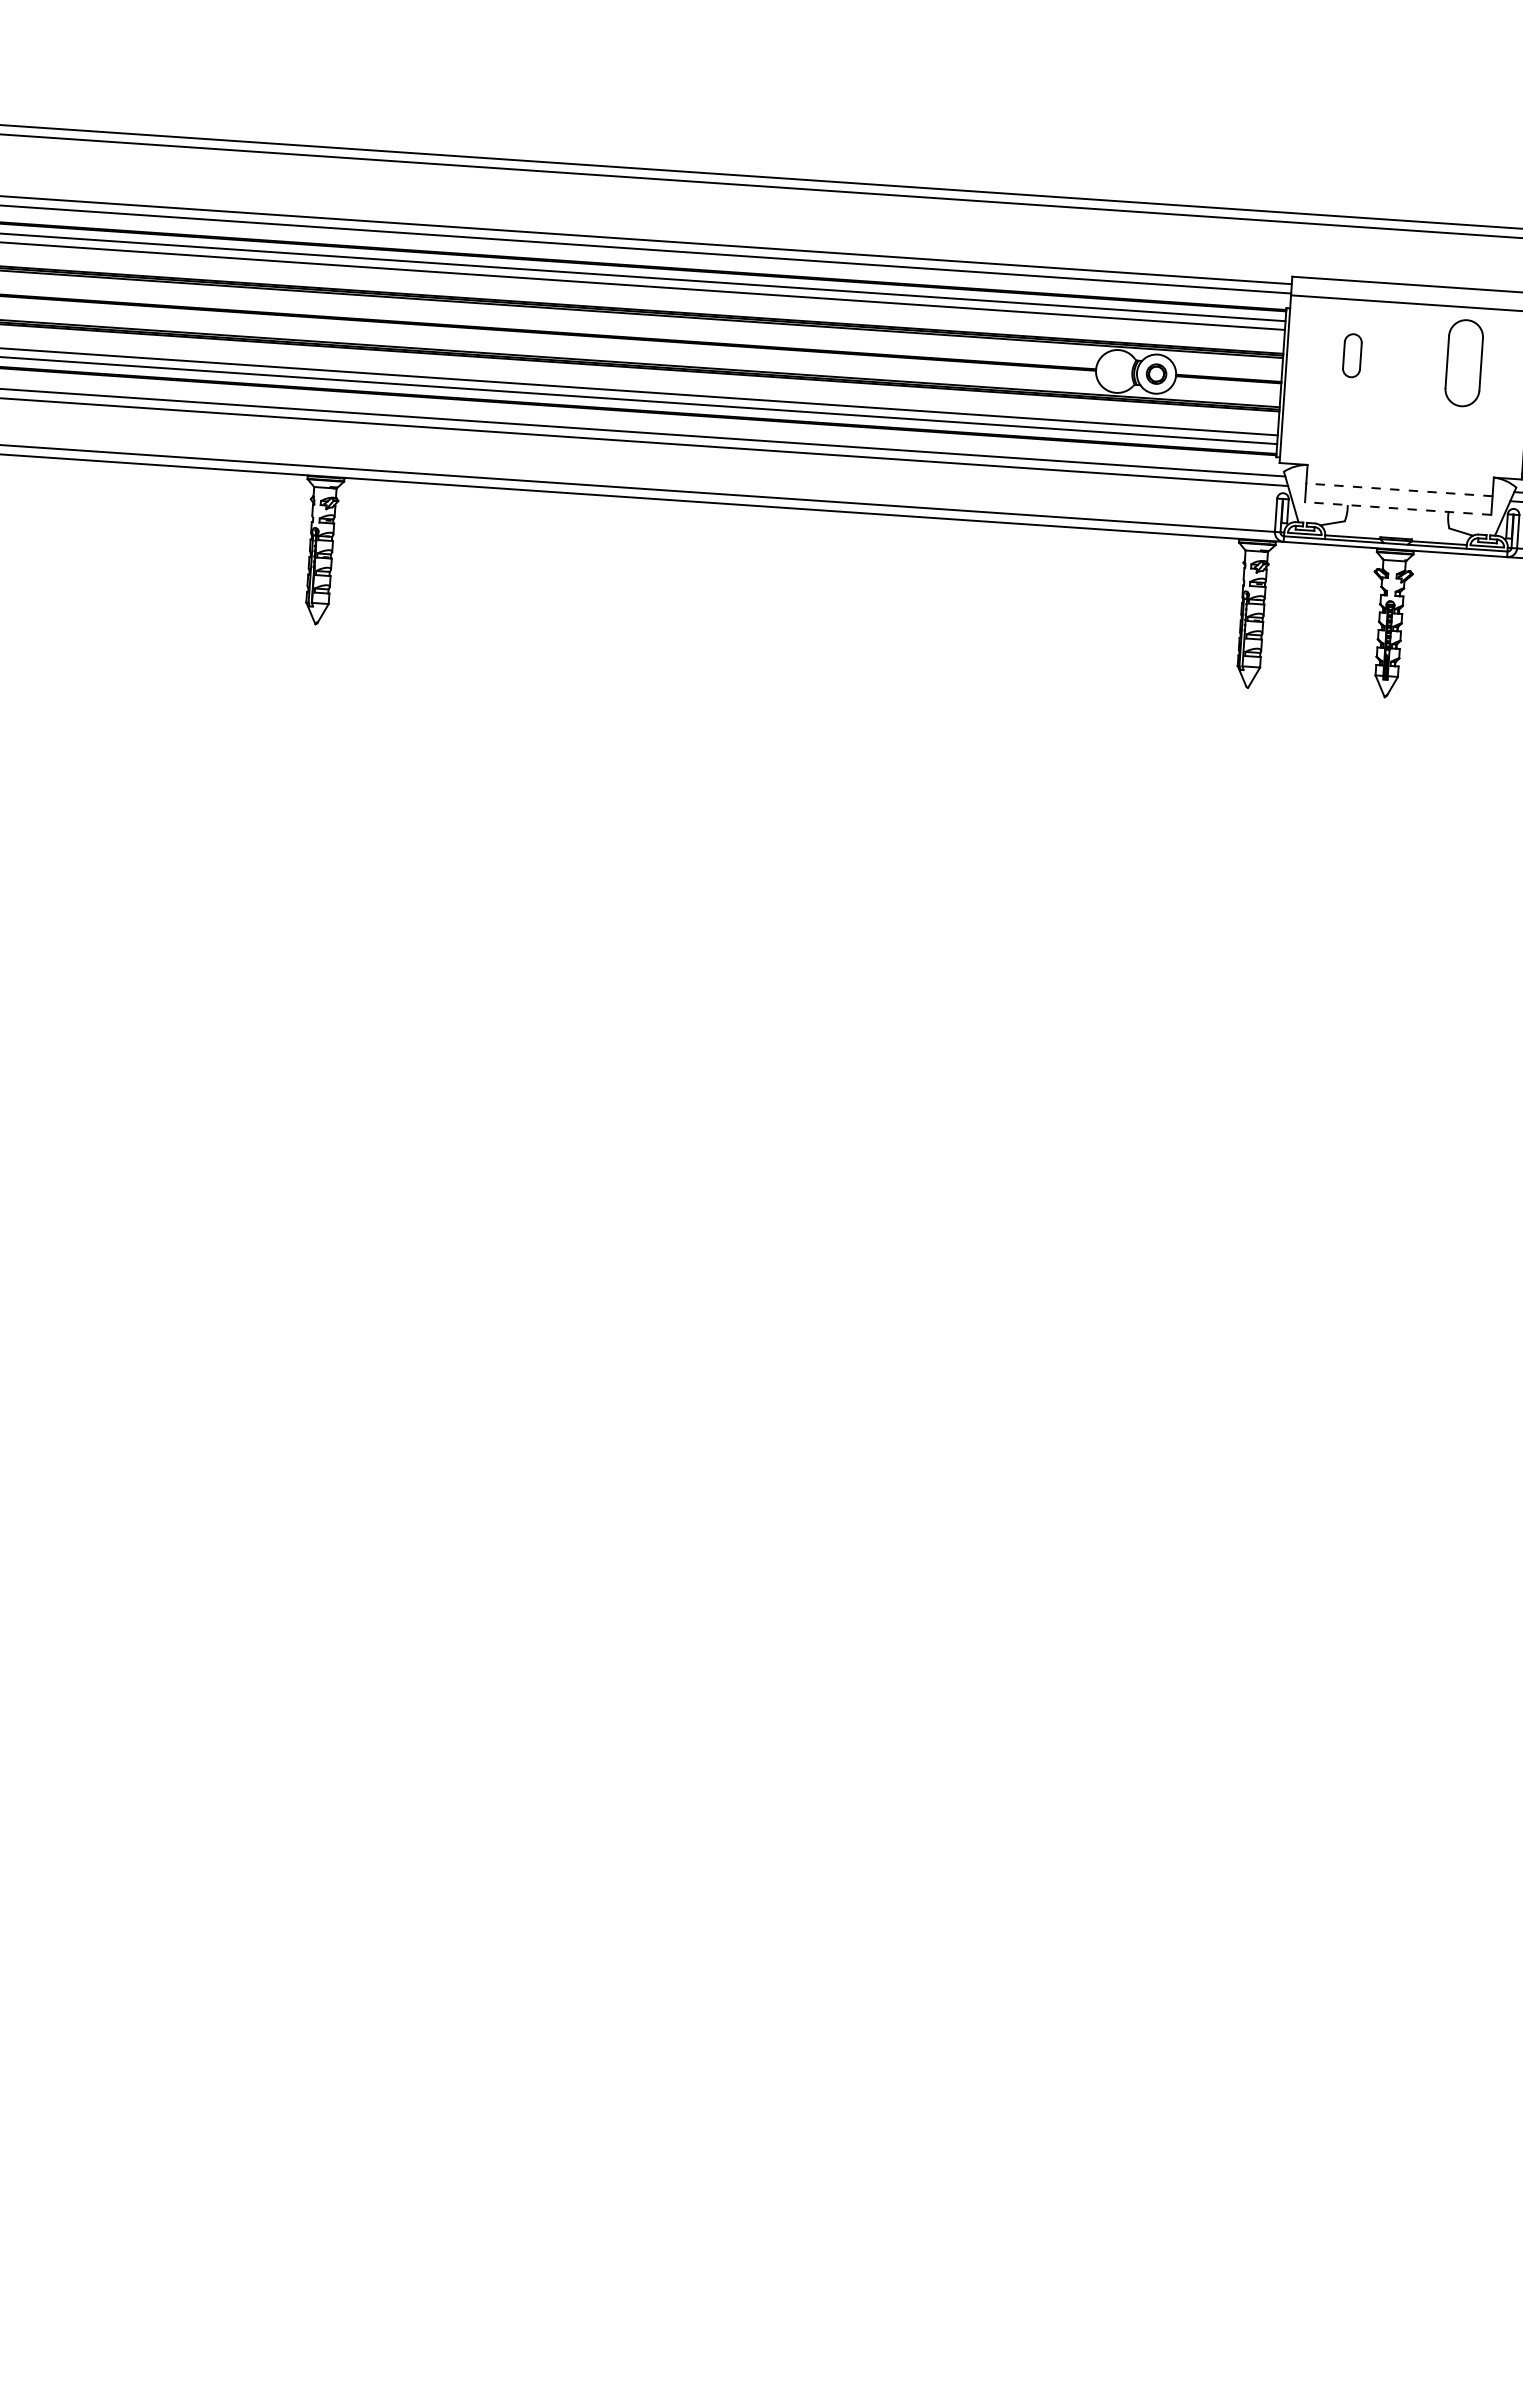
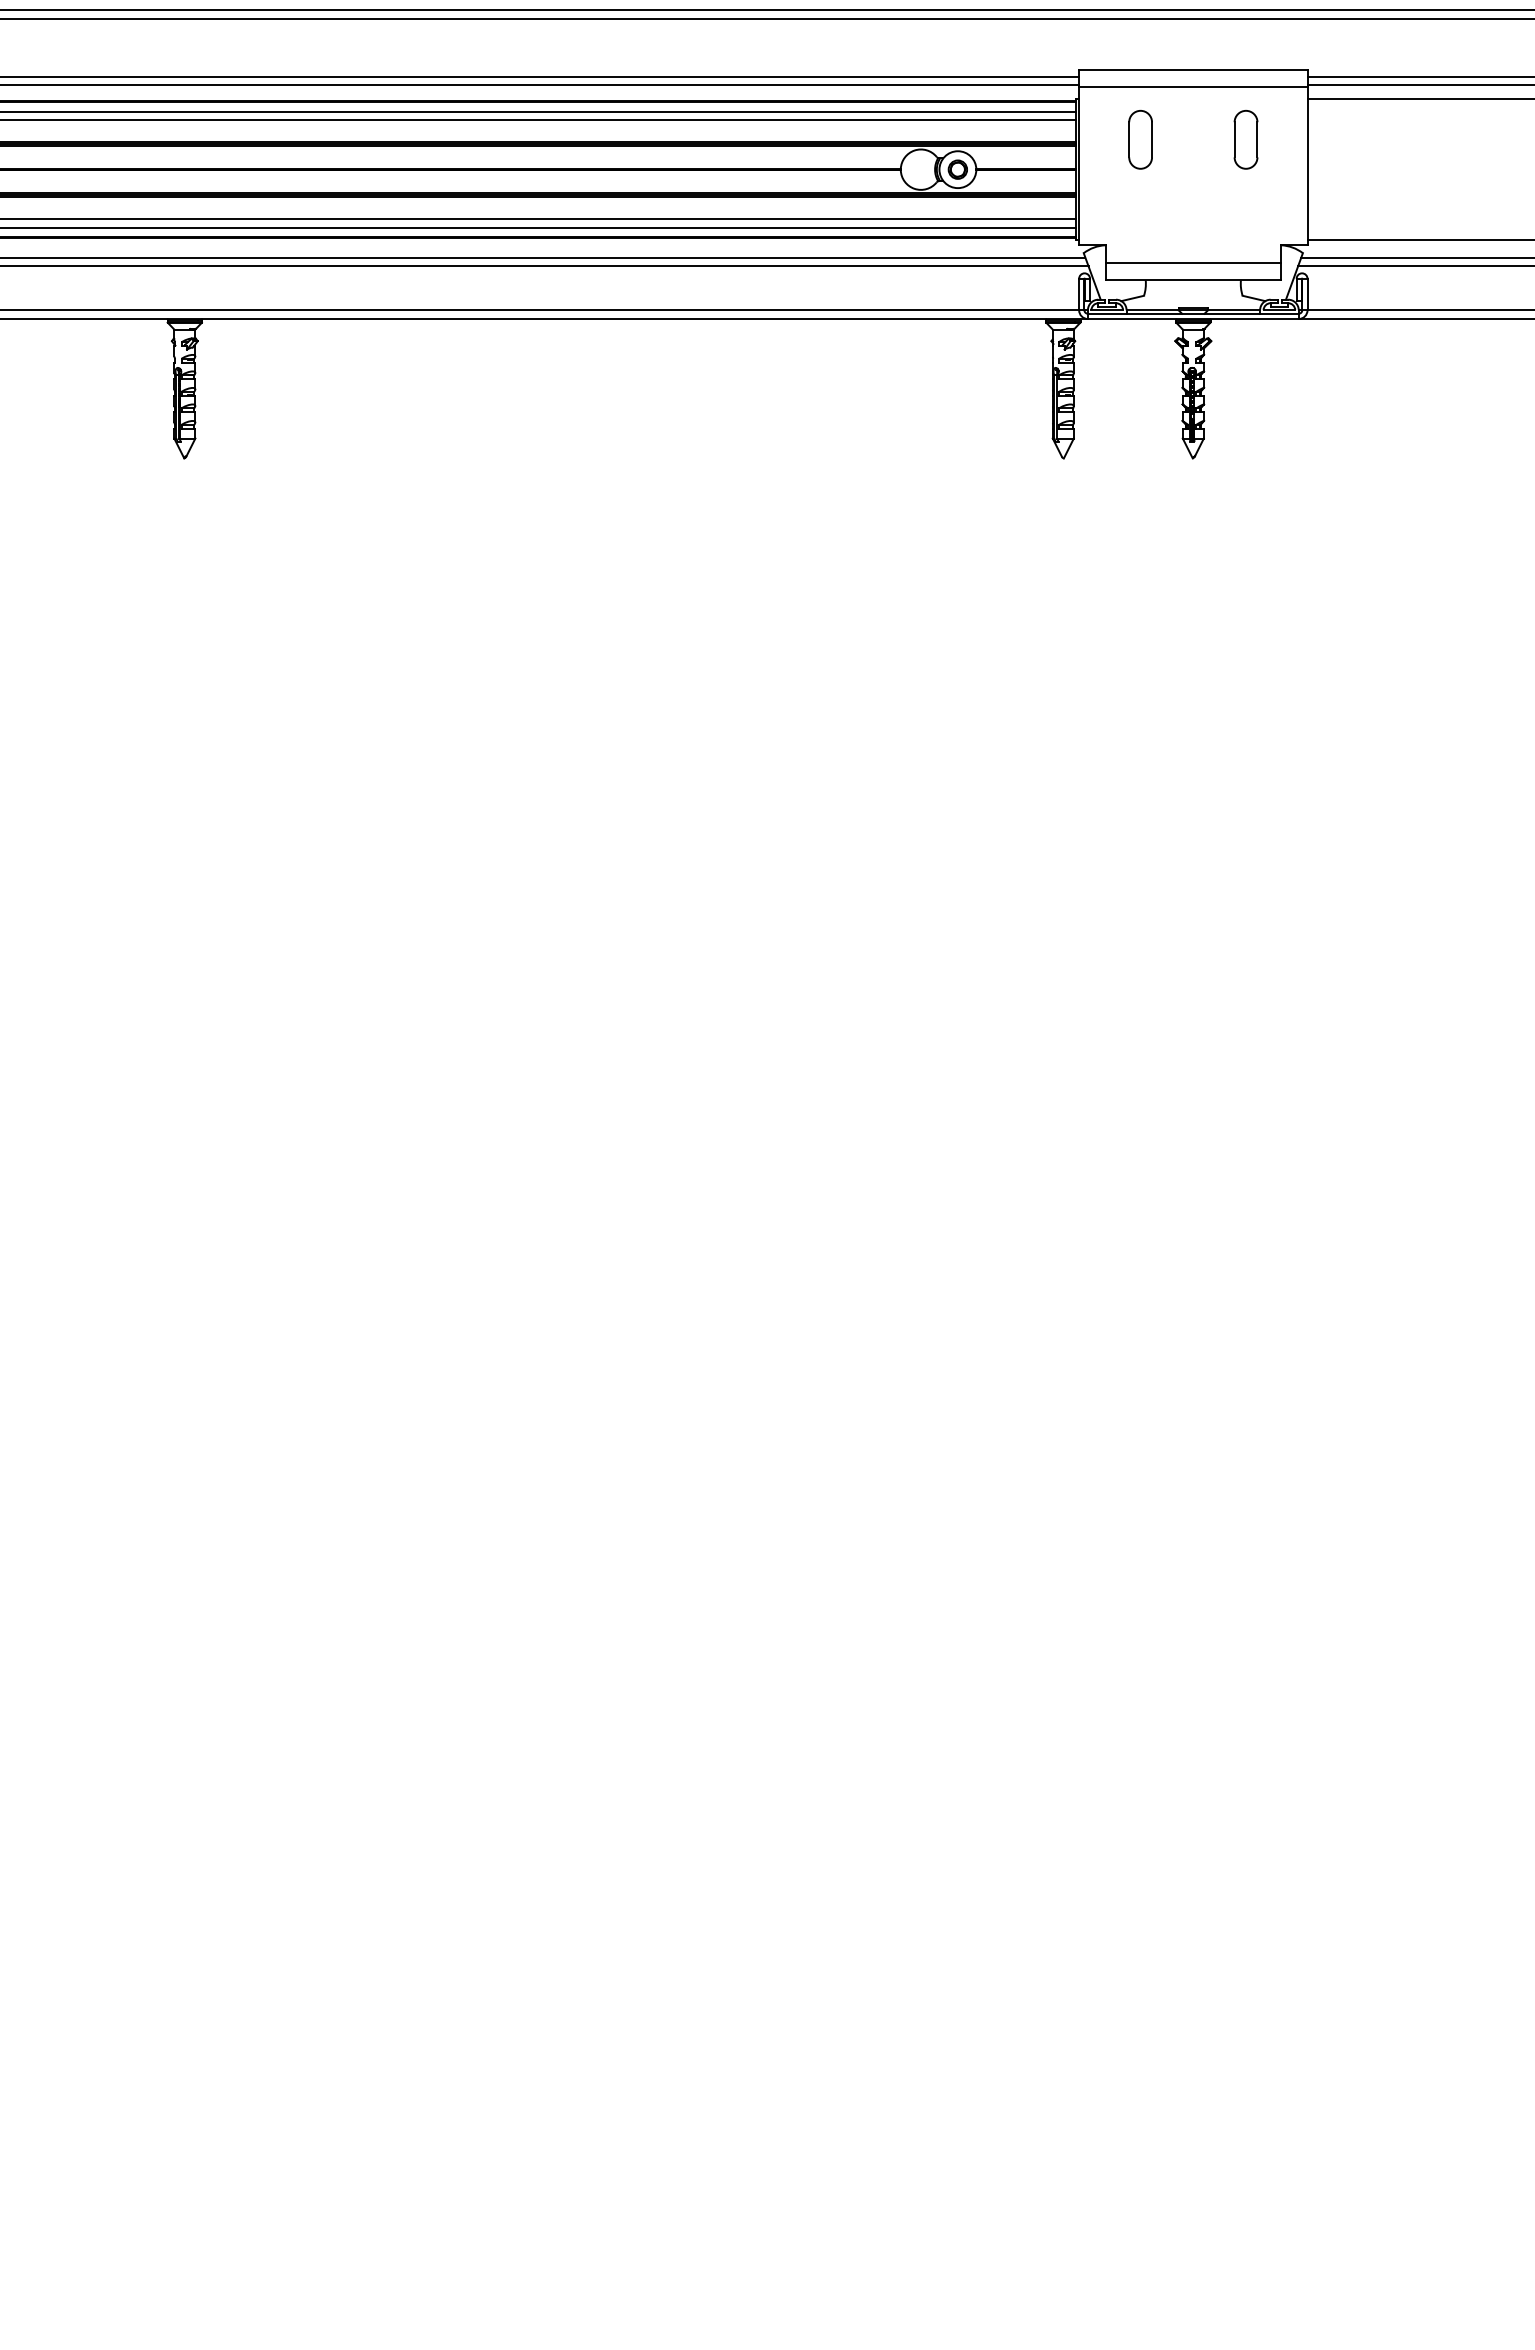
part: (1352, 355) -> (1140, 139), size x1.43
part: (1463, 362) -> (1245, 139), size x0.71
line: (1399, 489) -> (1193, 262), dashed -> solid
line: (1398, 508) -> (1193, 280), dashed -> solid

